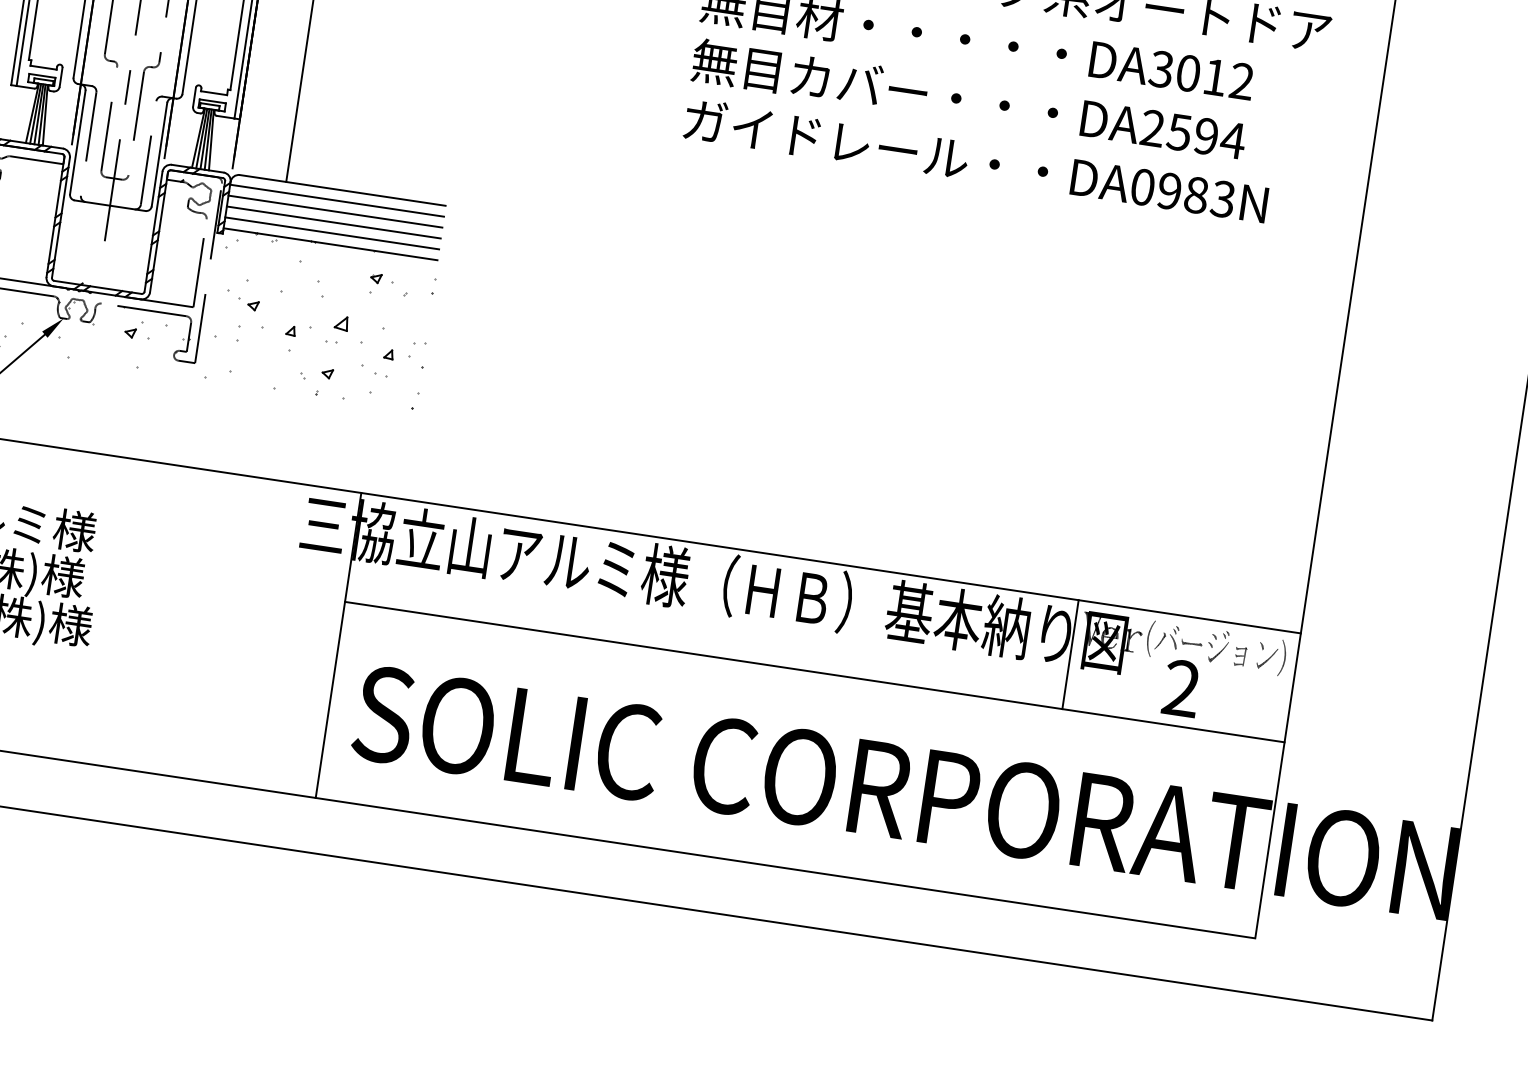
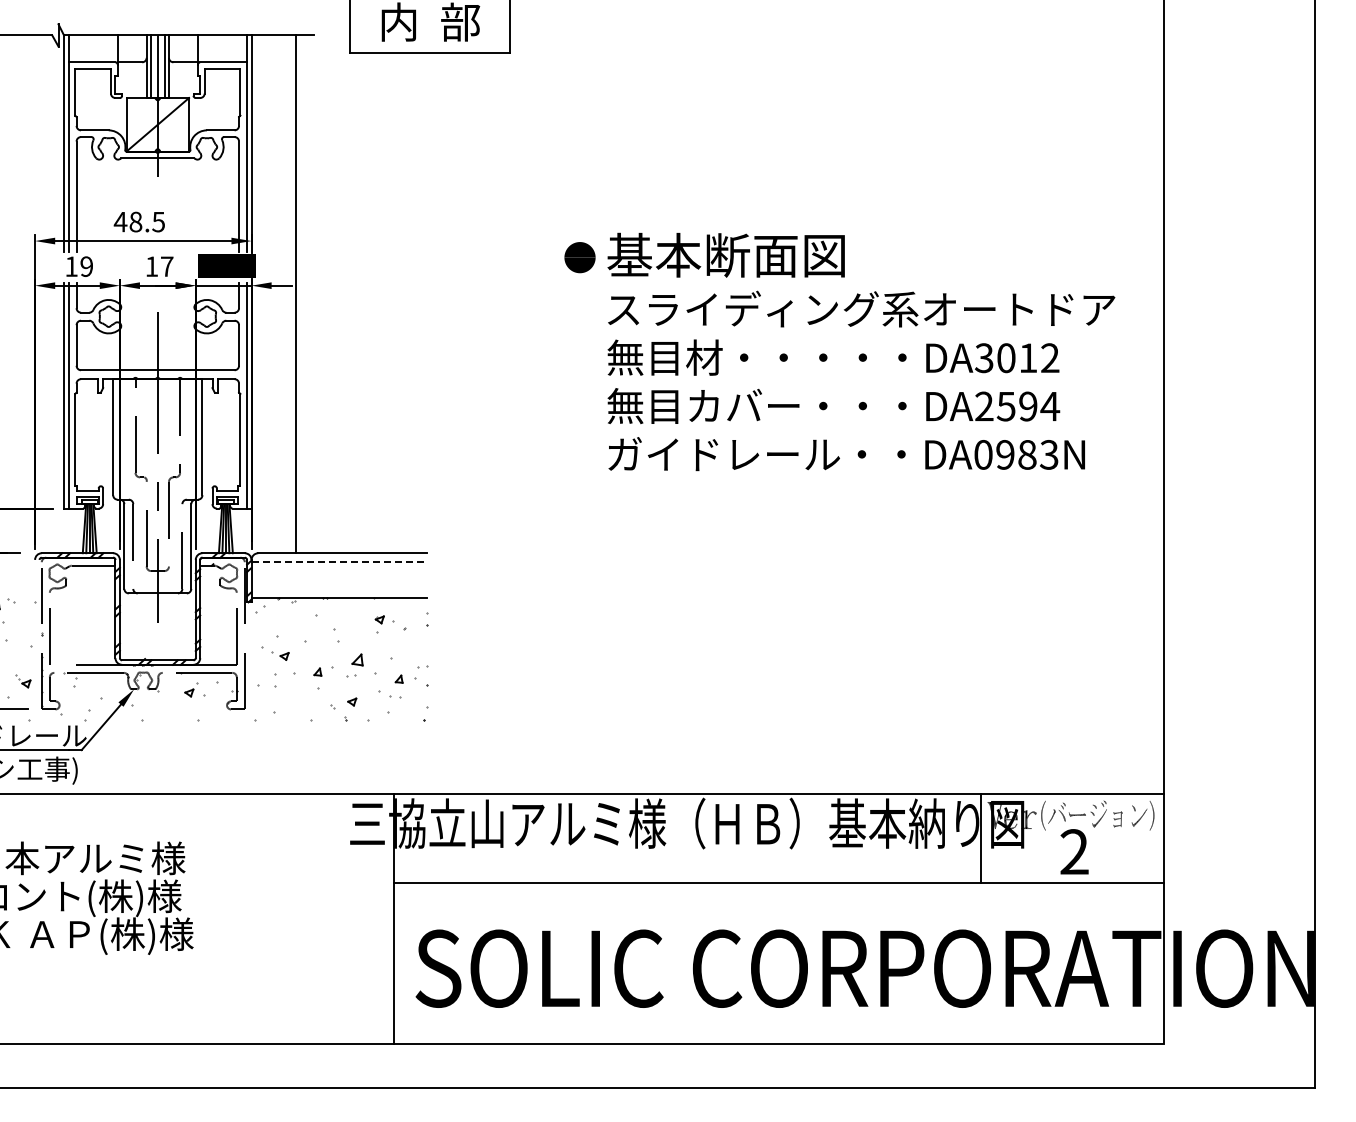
line: (337, 201) -> (339, 562), solid -> dashed
line: (334, 211) -> (338, 571), removed
line: (332, 222) -> (338, 580), removed
line: (331, 232) -> (338, 588), removed

